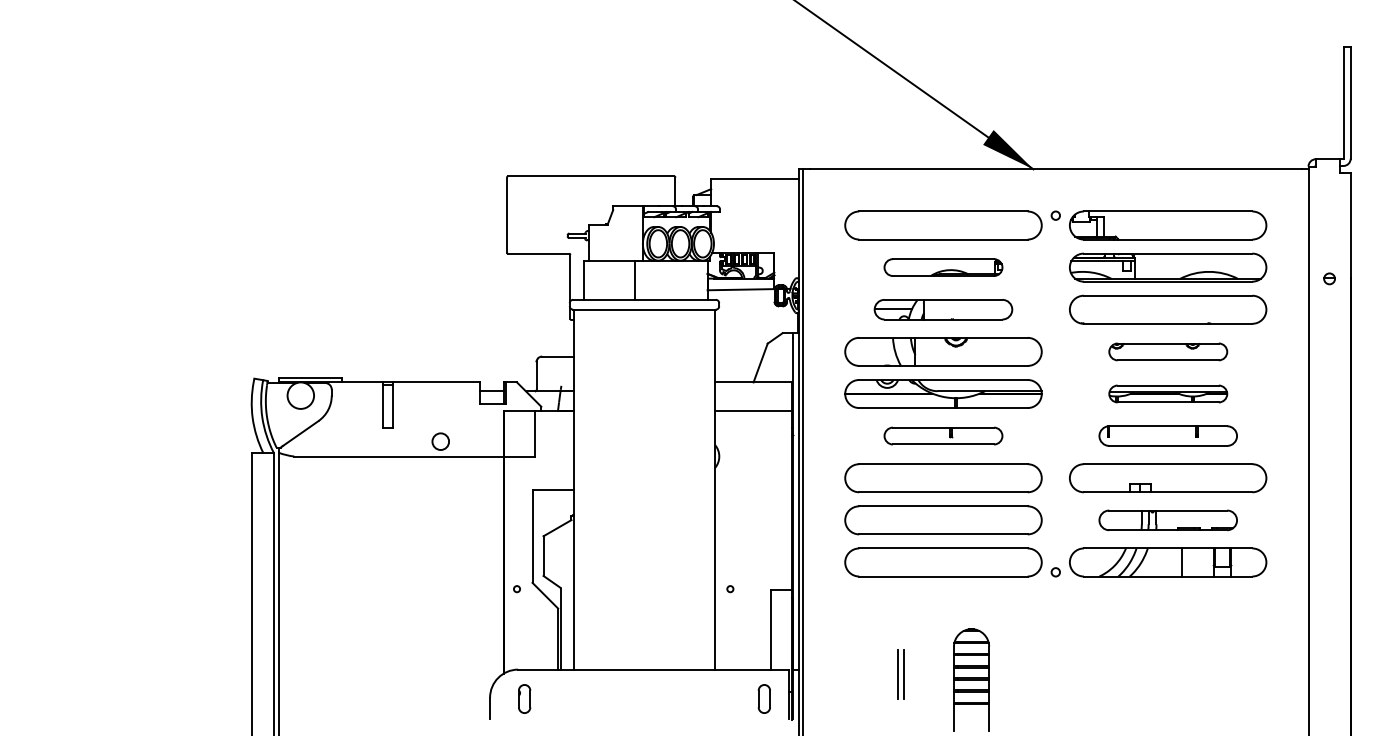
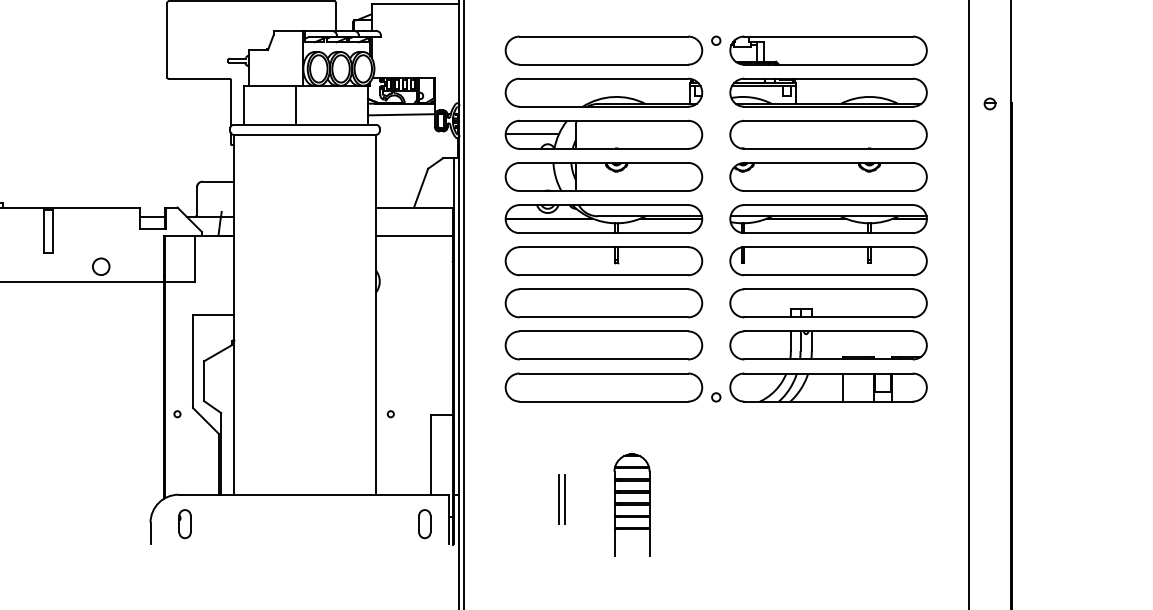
part: (943, 267) -> (603, 92), size x1.67
part: (943, 309) -> (603, 134), size x1.43
part: (1168, 351) -> (828, 176), size x1.67
part: (1168, 393) -> (828, 218), size x1.67
part: (943, 435) -> (603, 260), size x1.67
part: (1168, 435) -> (828, 260), size x1.43
part: (1168, 520) -> (828, 345), size x1.43

